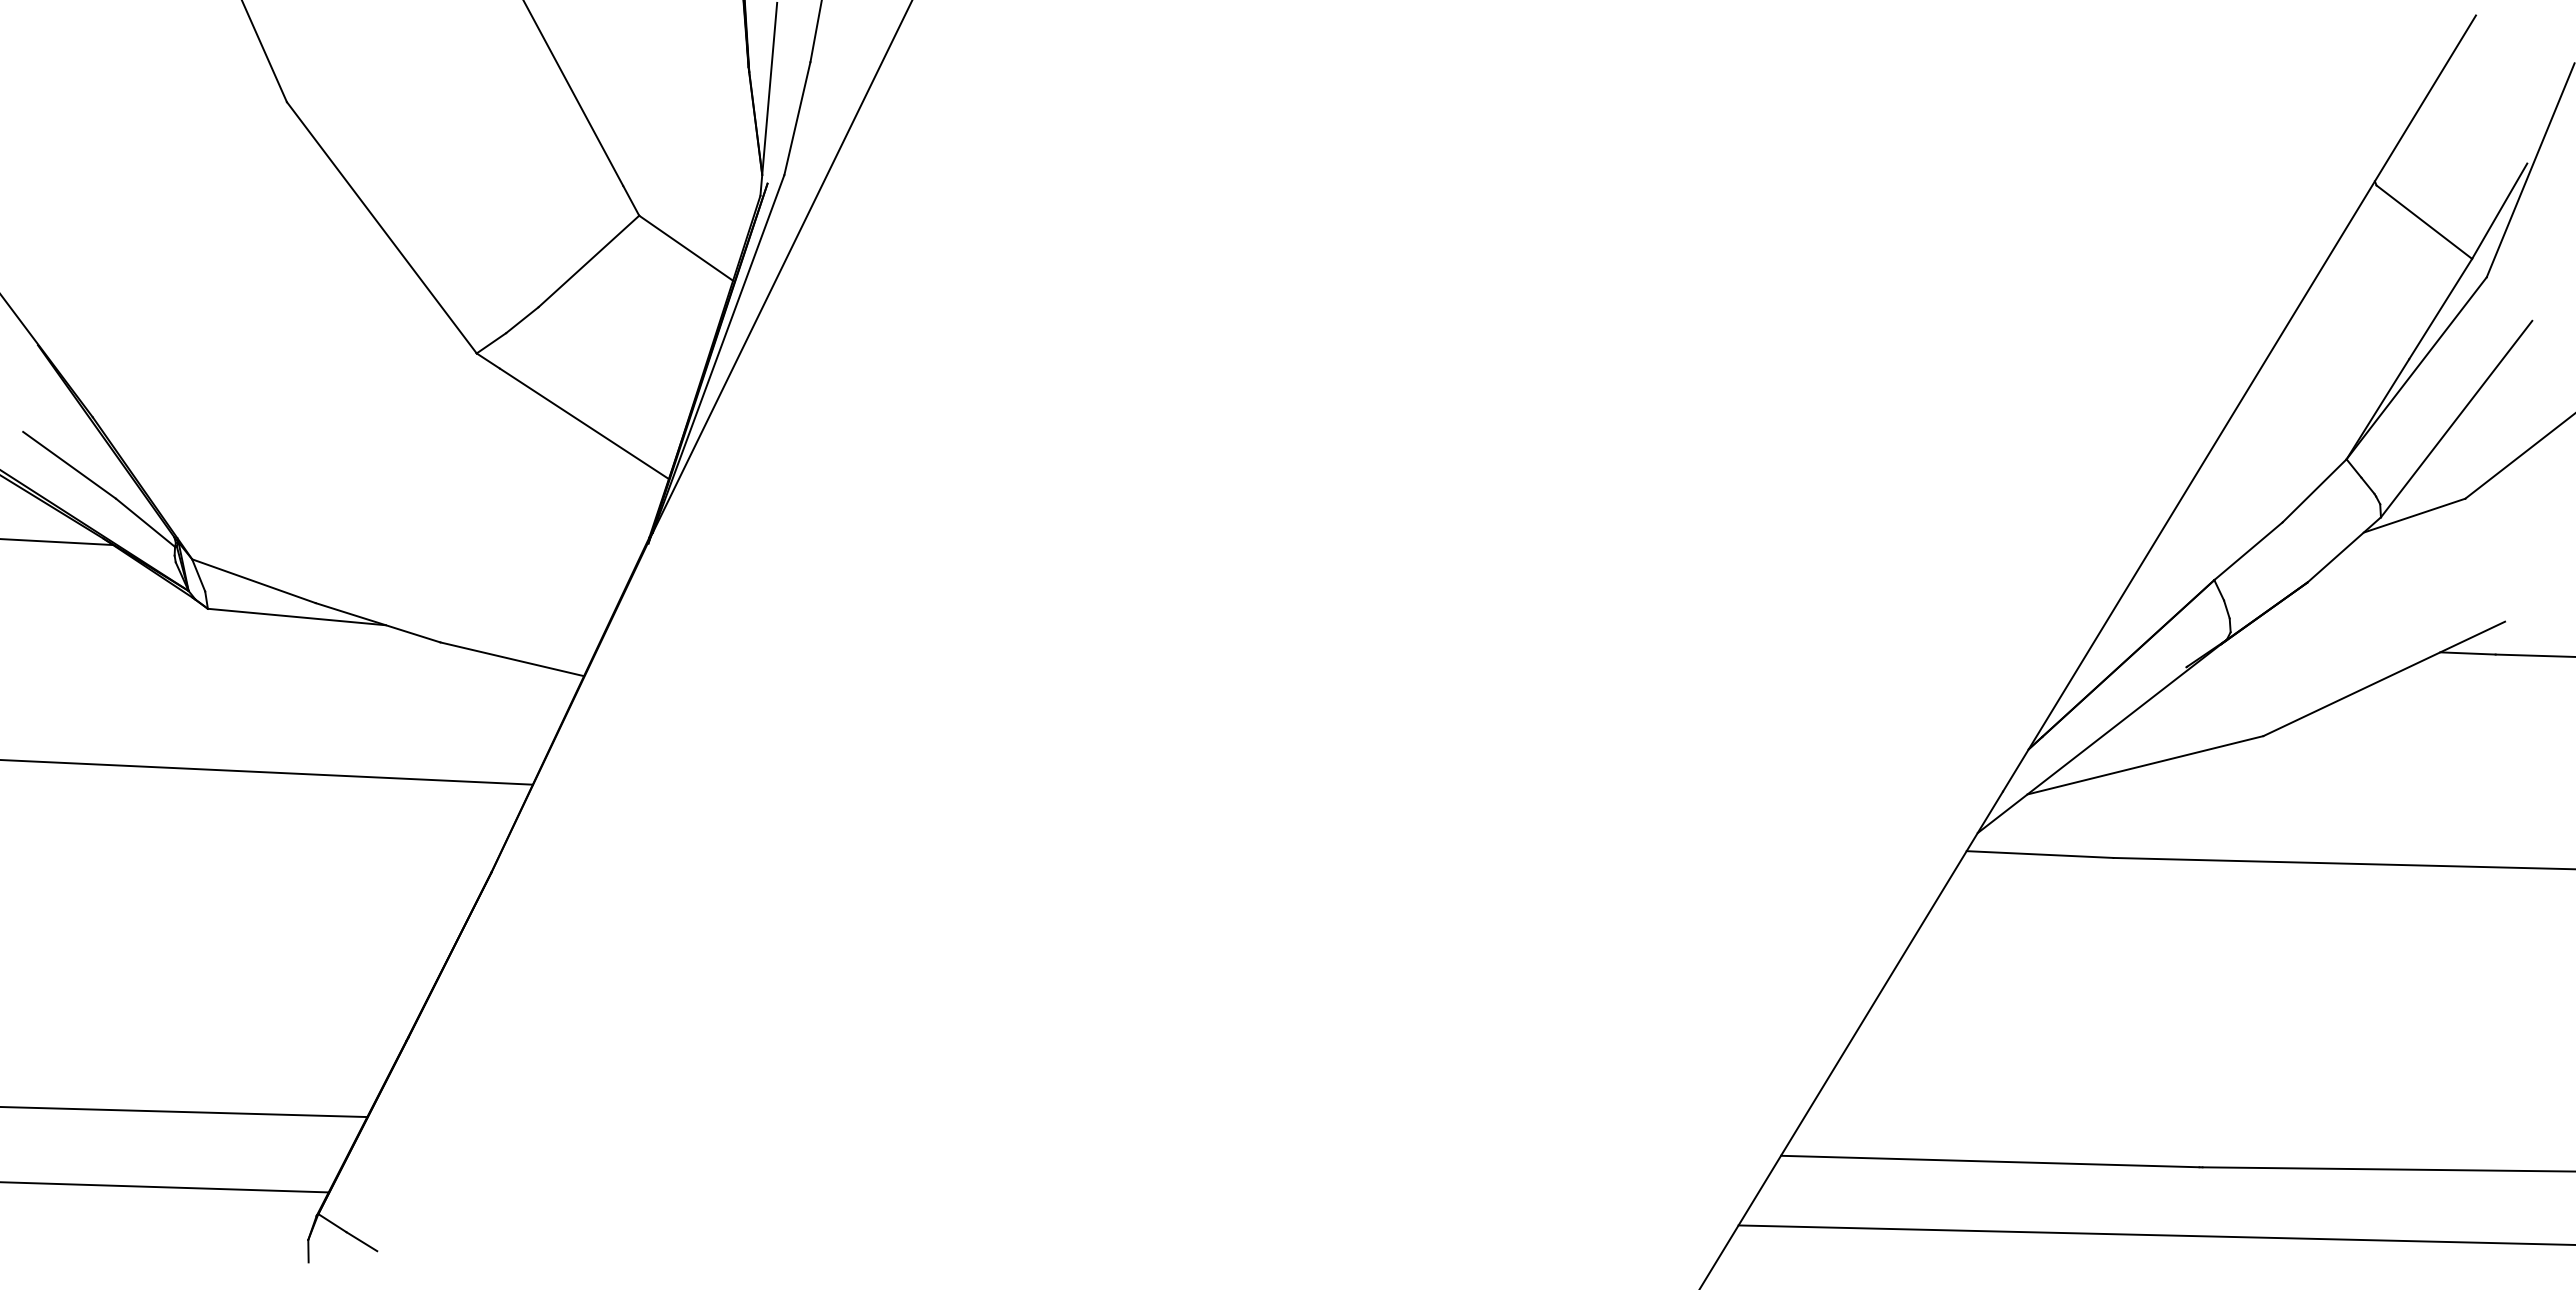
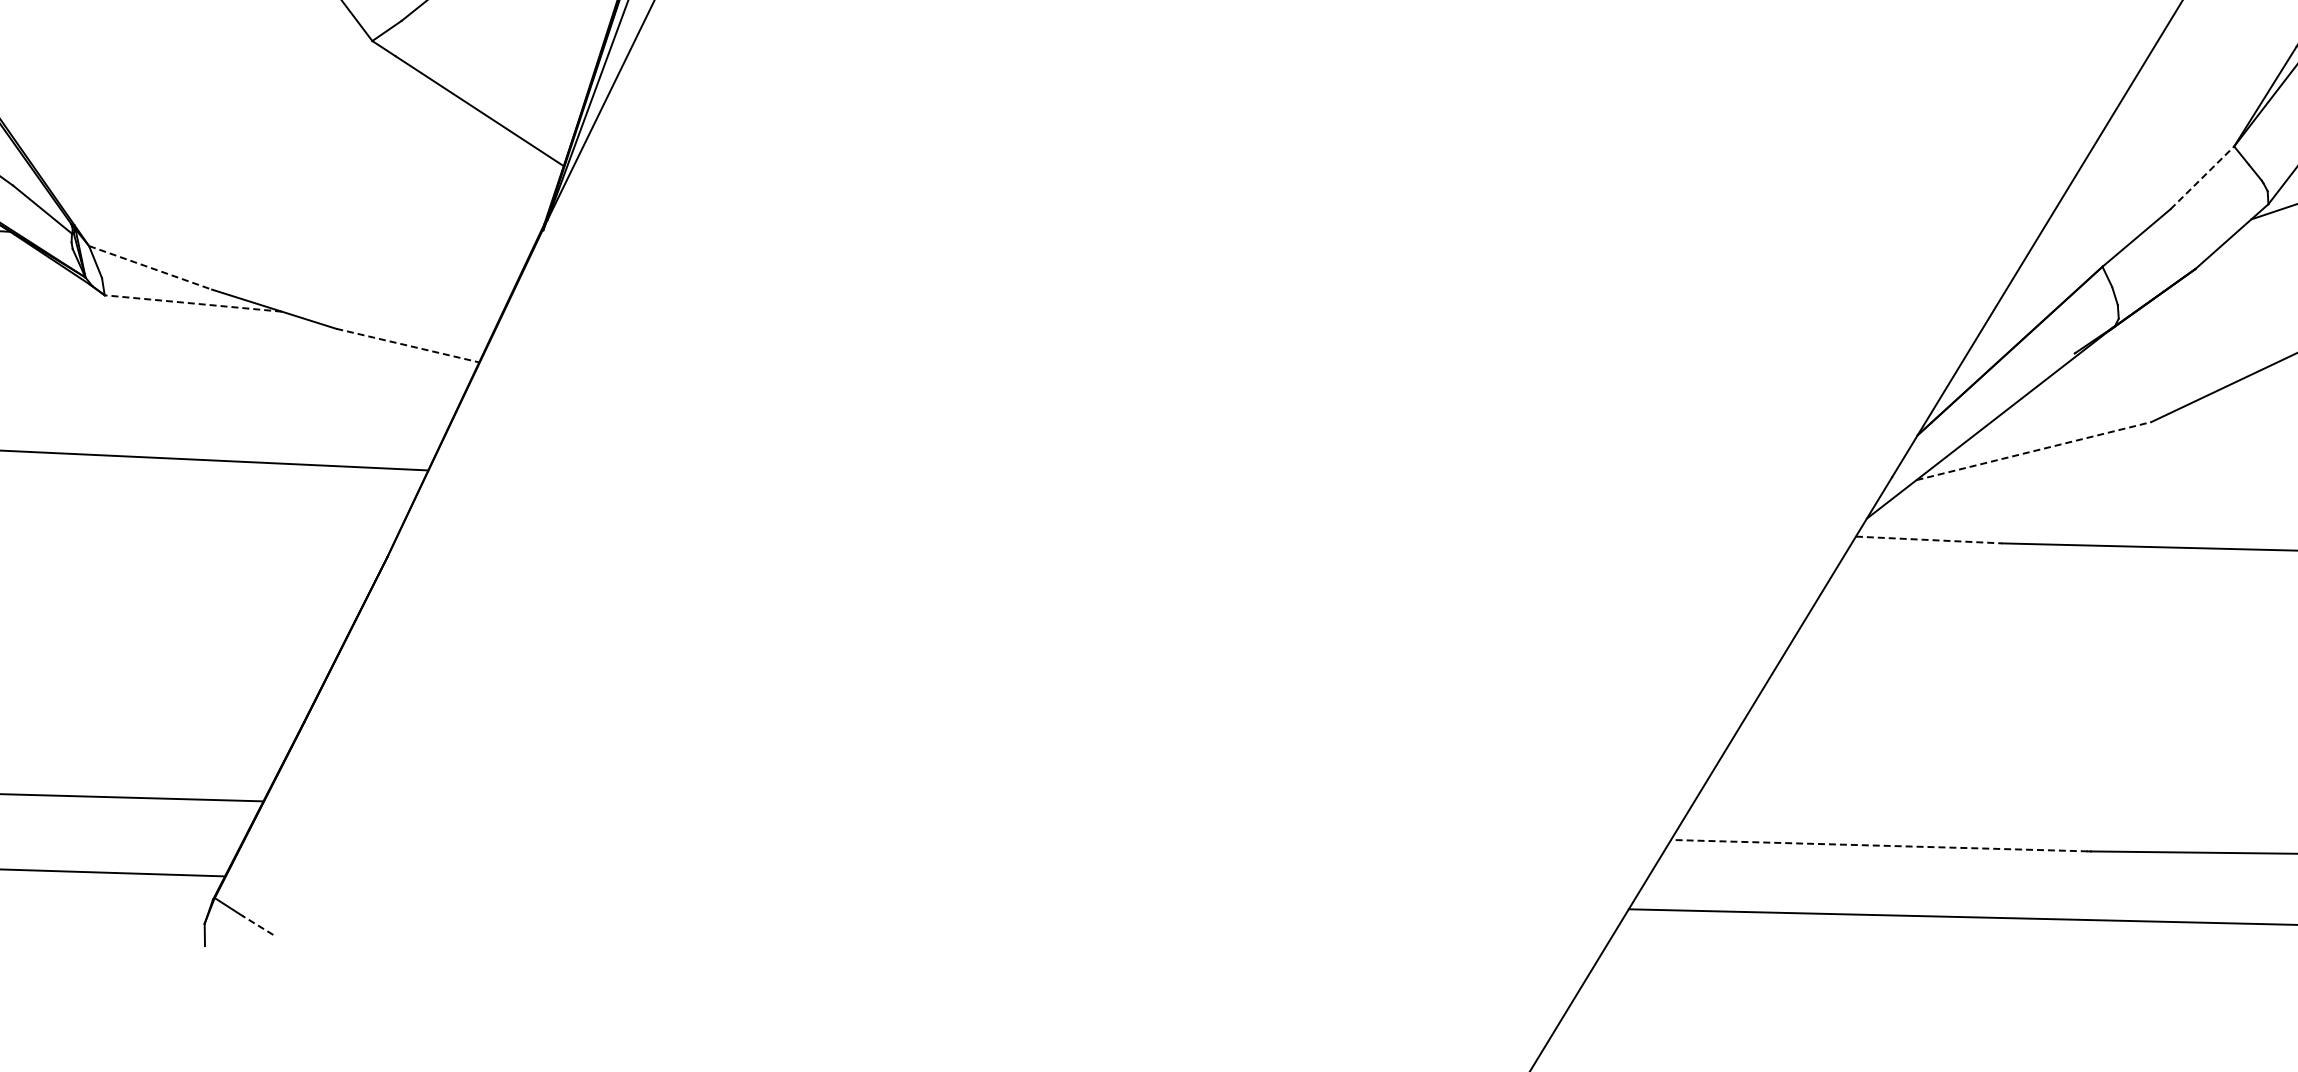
line: (2314, 490) -> (2202, 177), solid -> dashed
line: (253, 581) -> (150, 268), solid -> dashed
line: (296, 616) -> (192, 302), solid -> dashed
line: (512, 659) -> (408, 345), solid -> dashed
line: (2145, 765) -> (2033, 451), solid -> dashed
line: (2040, 854) -> (1929, 539), solid -> dashed
line: (1989, 1161) -> (1878, 845), solid -> dashed
line: (361, 1241) -> (257, 925), solid -> dashed

